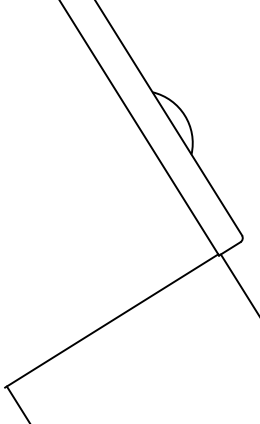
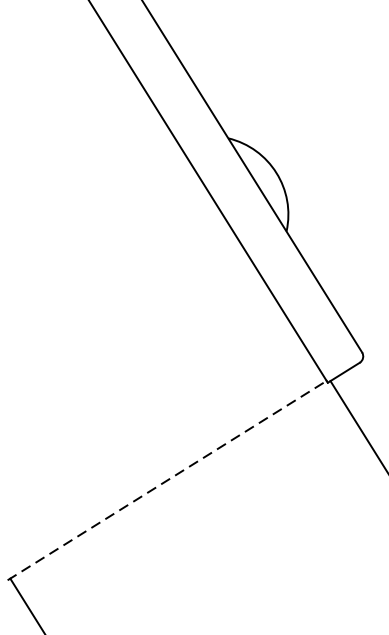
line: (111, 320) -> (166, 479), solid -> dashed

